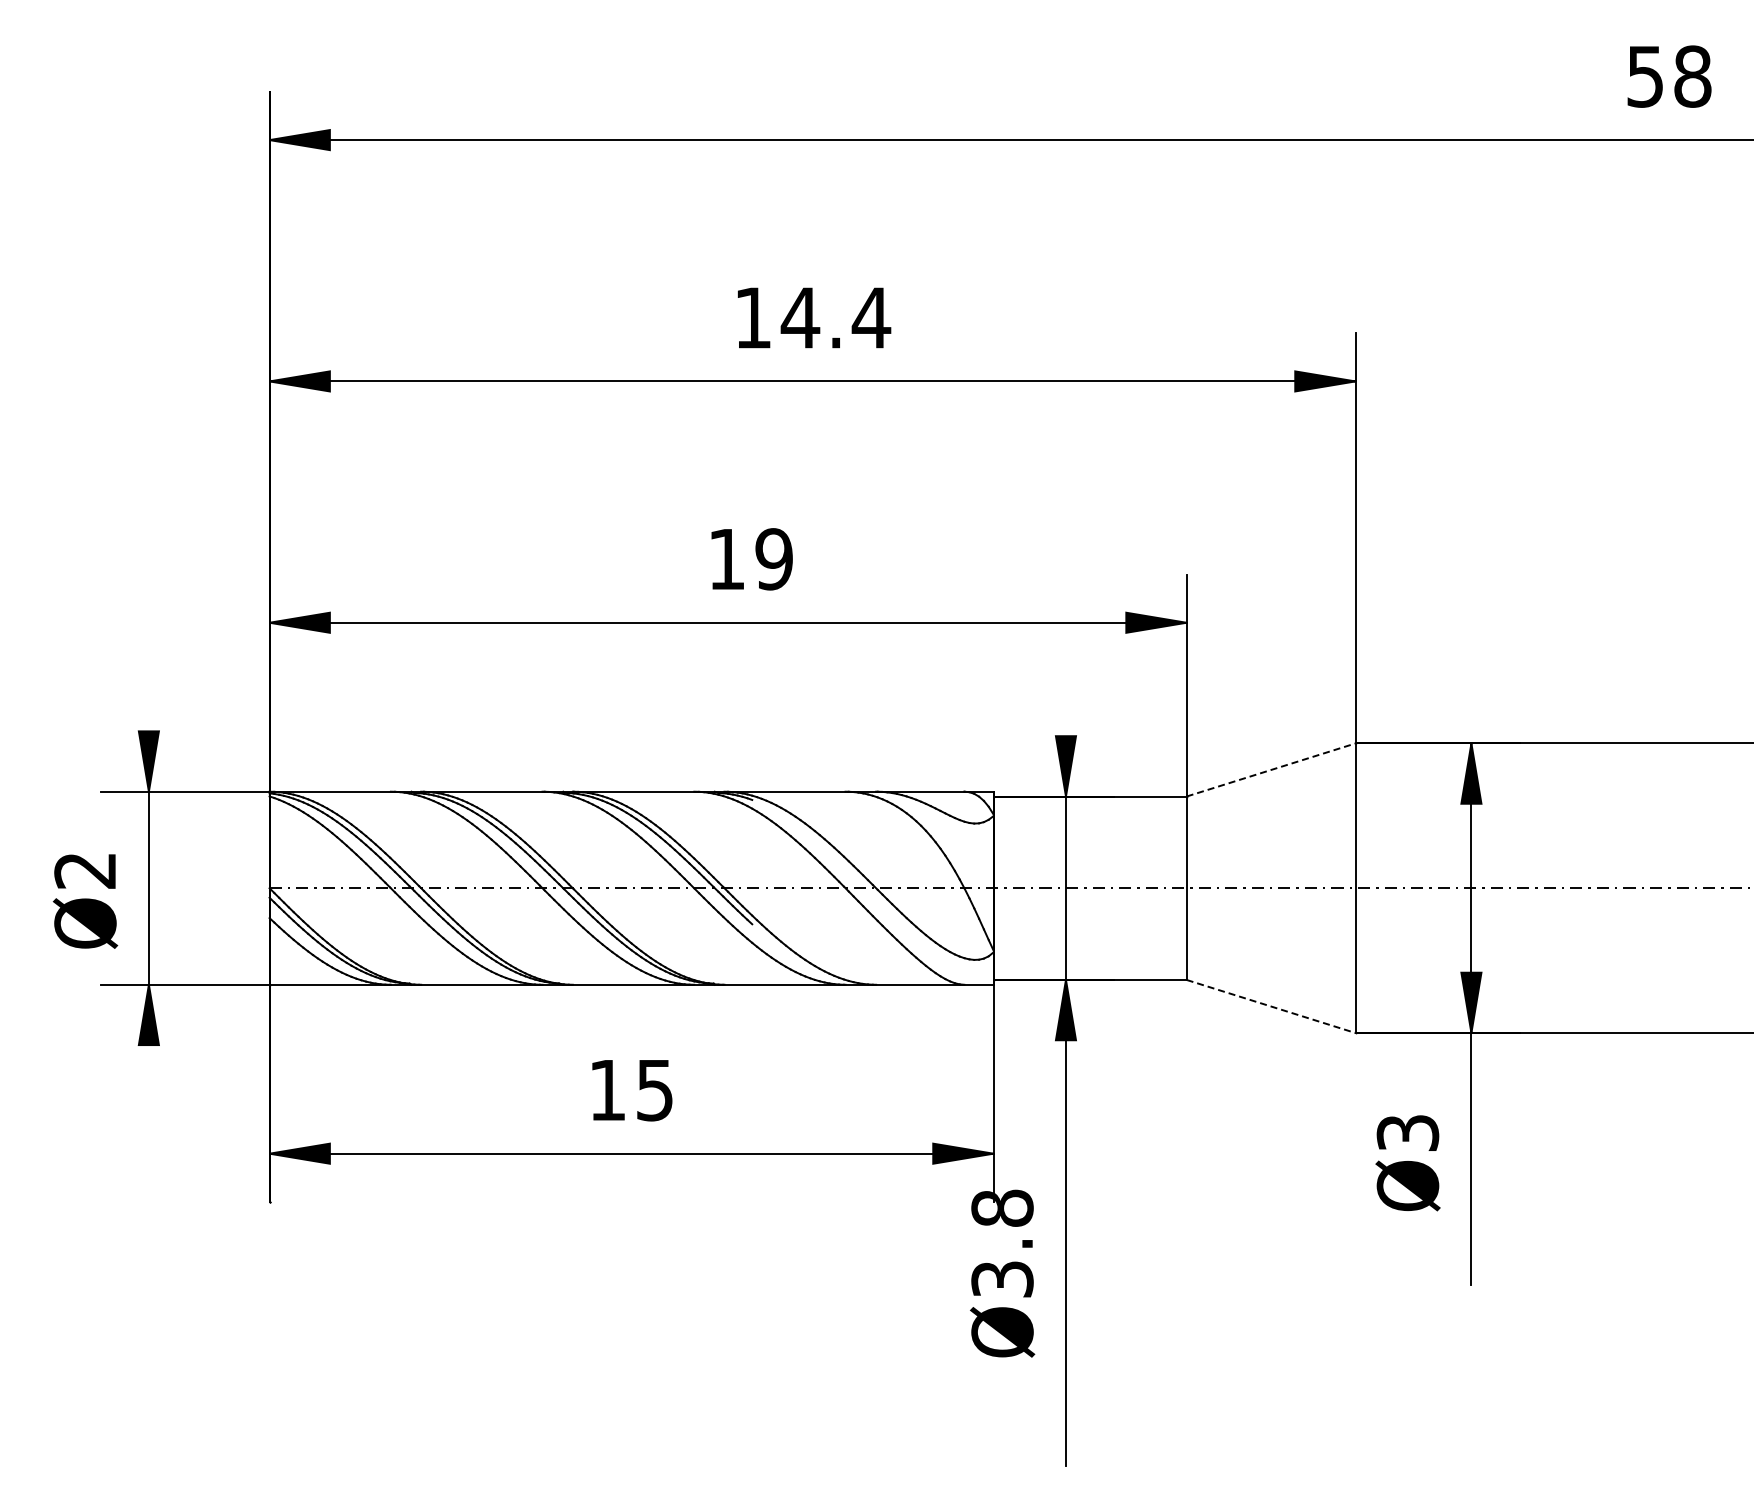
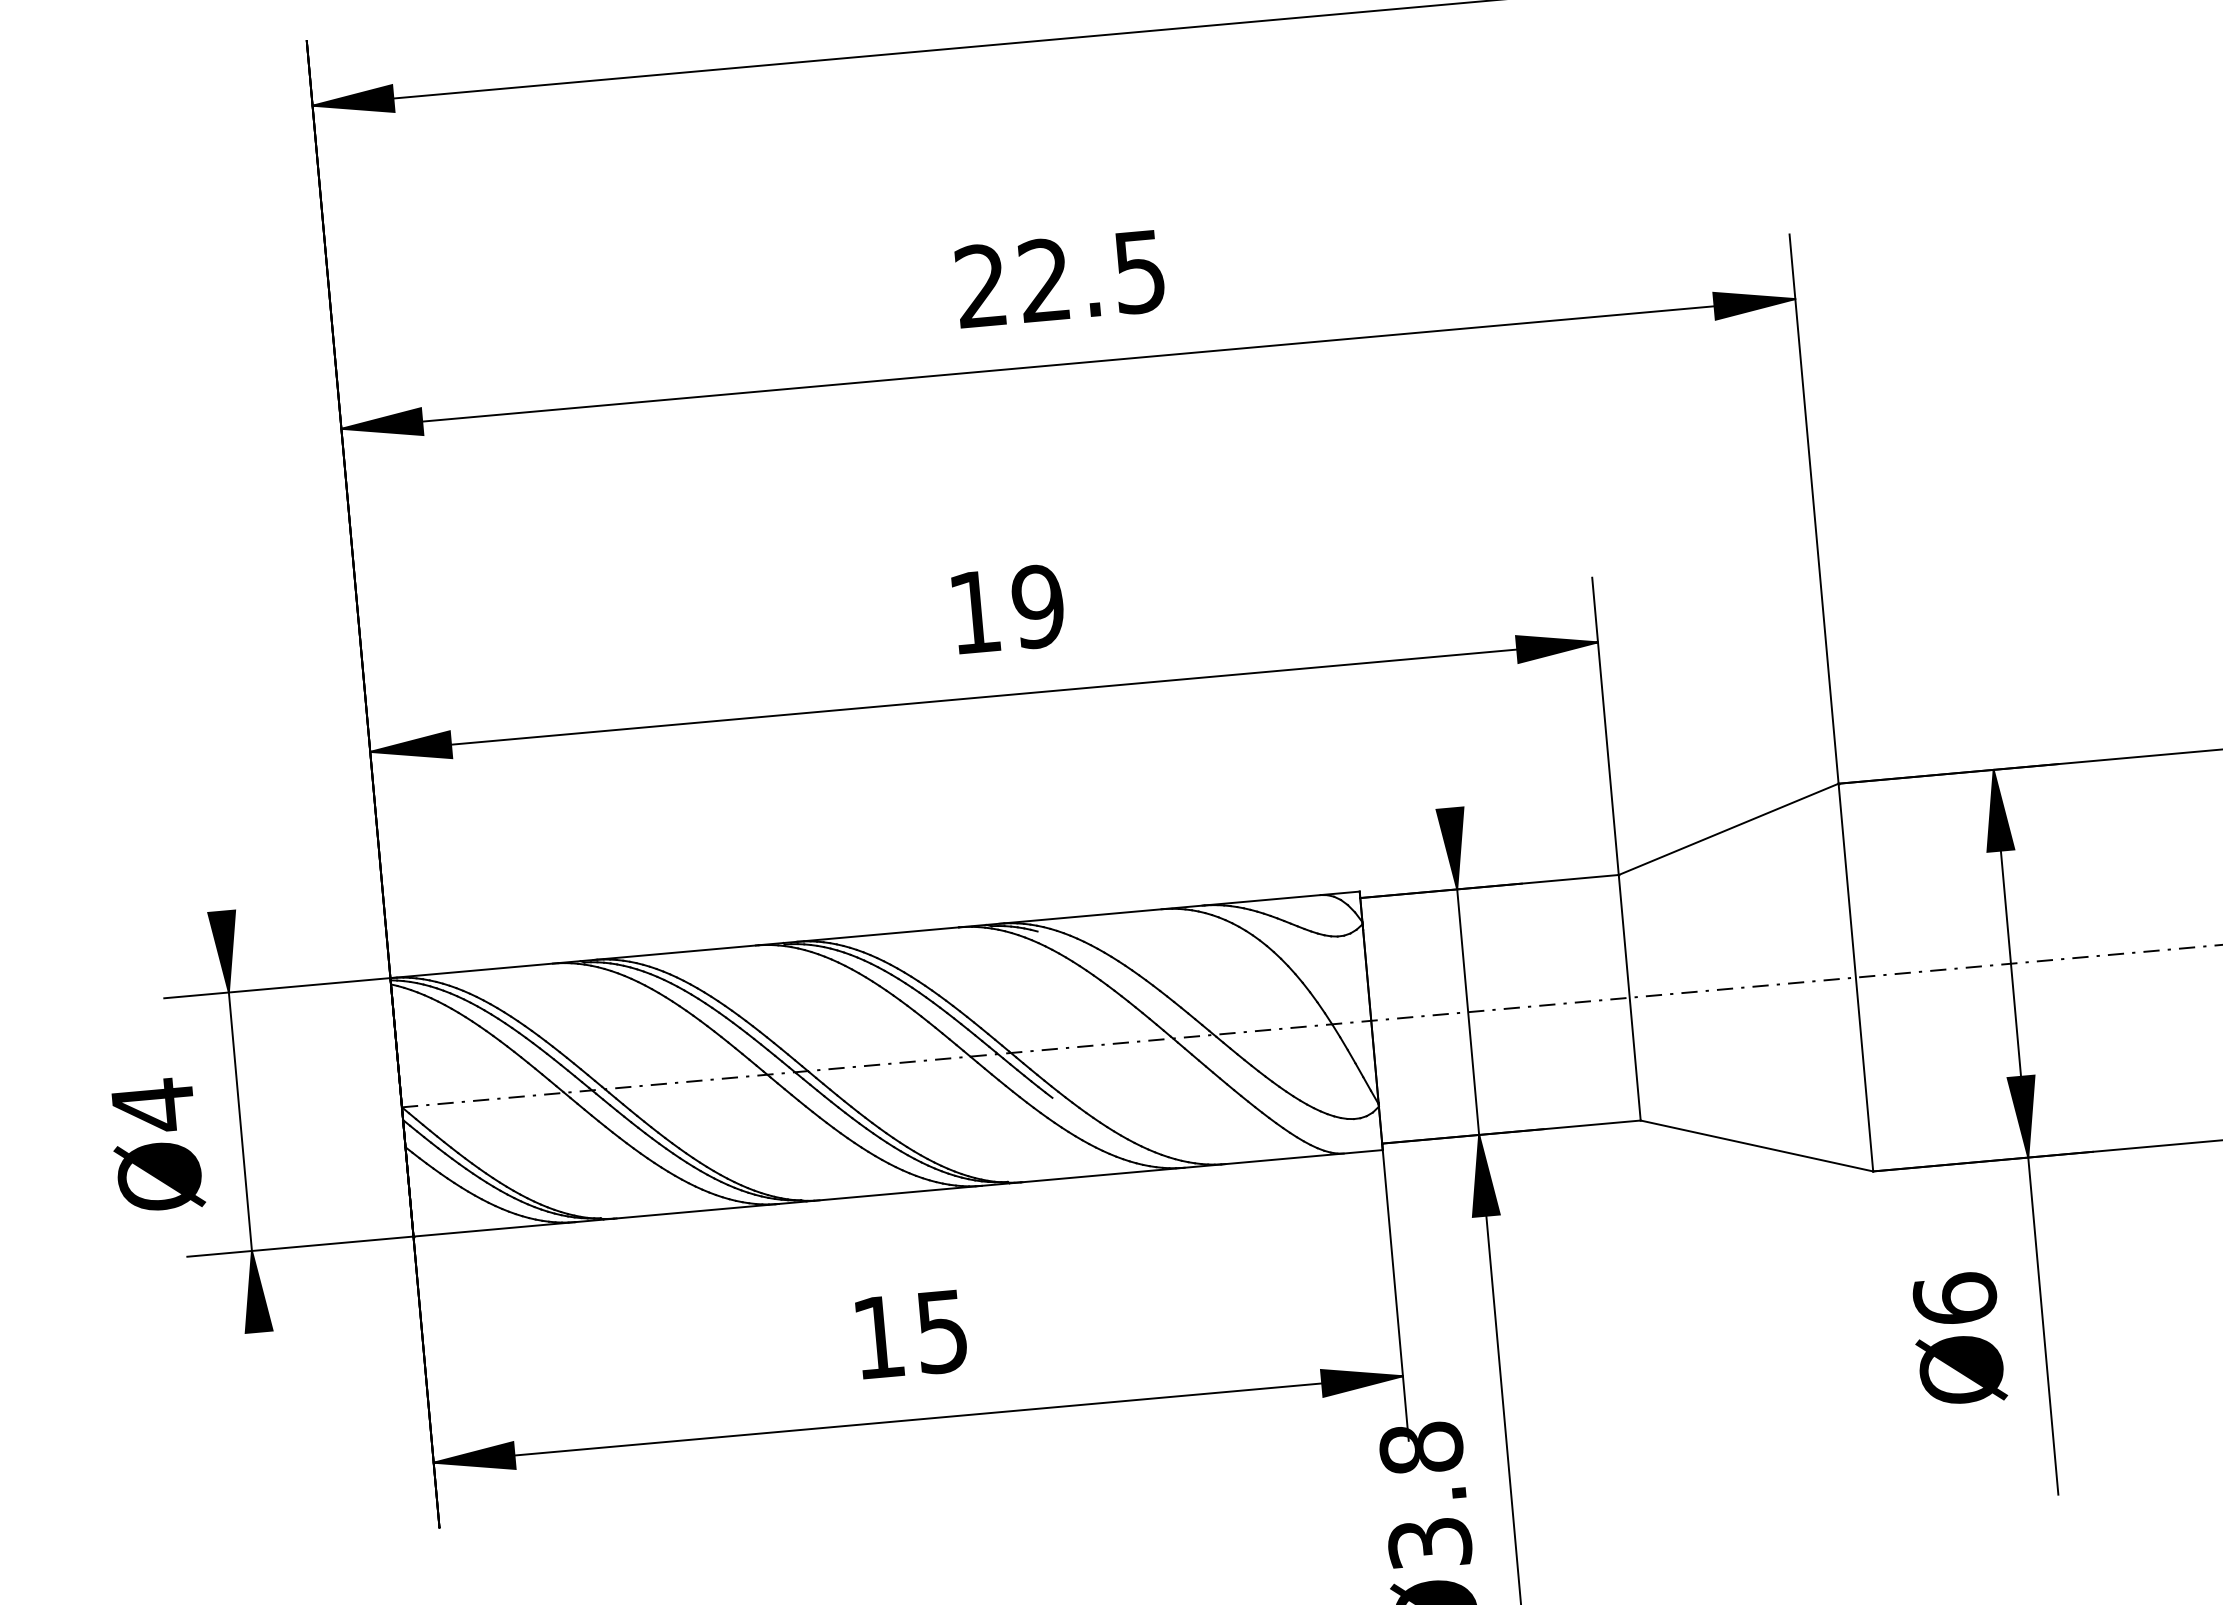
text: (813, 317) -> (1061, 278), 14.4 -> 22.5
line: (1271, 769) -> (1729, 828), dashed -> solid
text: (84, 870) -> (152, 1105), Ø2 -> Ø4
line: (1271, 1006) -> (1757, 1145), dashed -> solid
text: (1407, 1132) -> (1954, 1298), Ø3 -> Ø6

